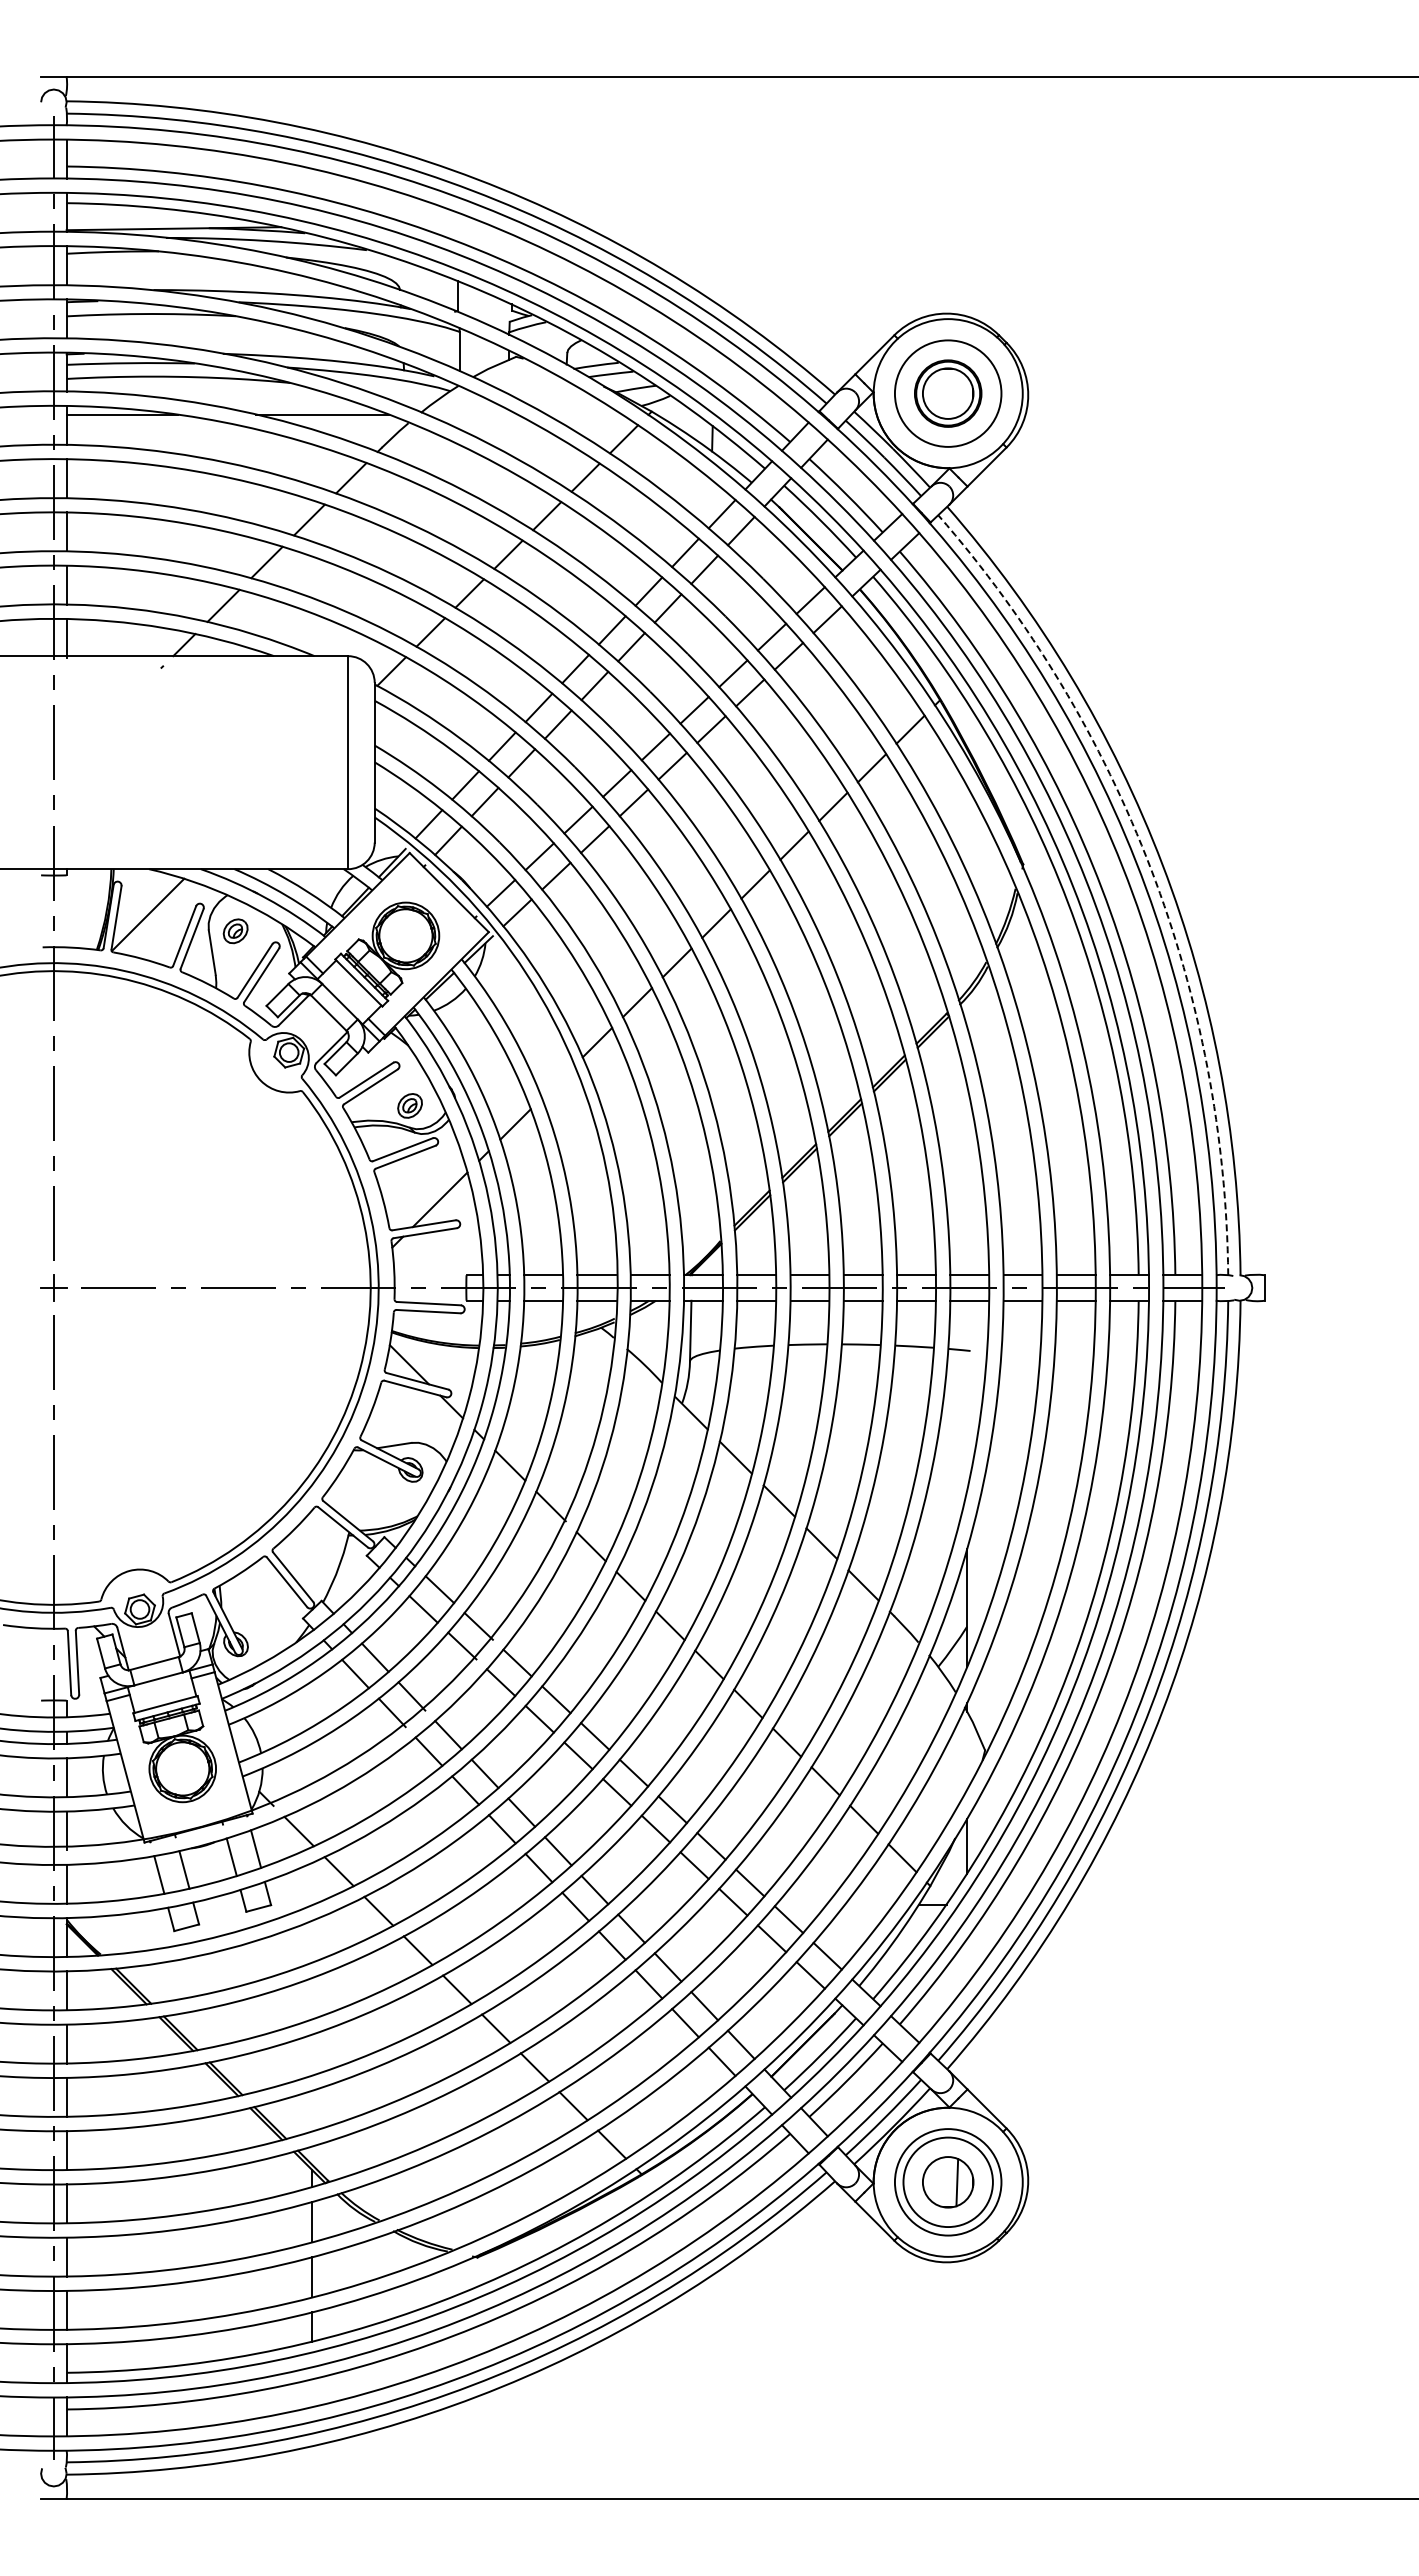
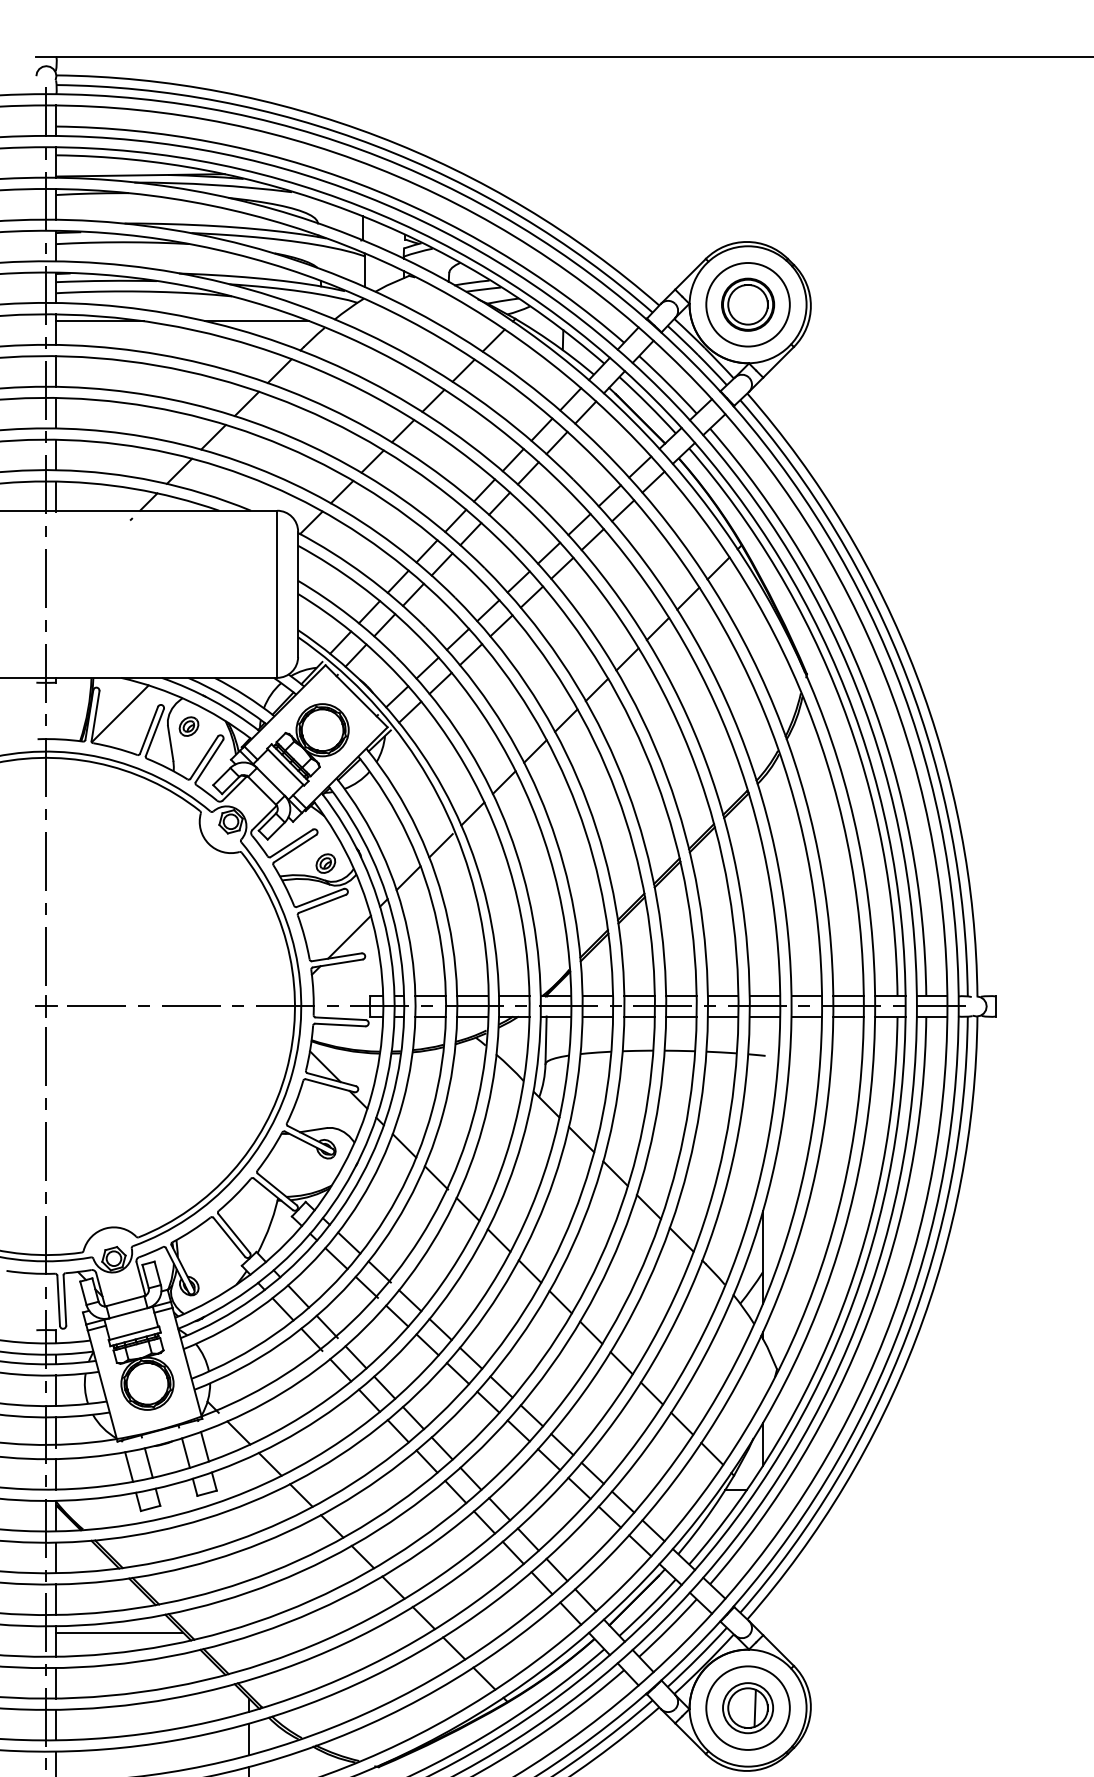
arc: (1151, 869) -> (907, 678), dashed -> solid
line: (556, 1083) -> (440, 846), added
line: (147, 2085) -> (119, 1632), added
circle: (948, 2182) -> (748, 1708), size x0.71

